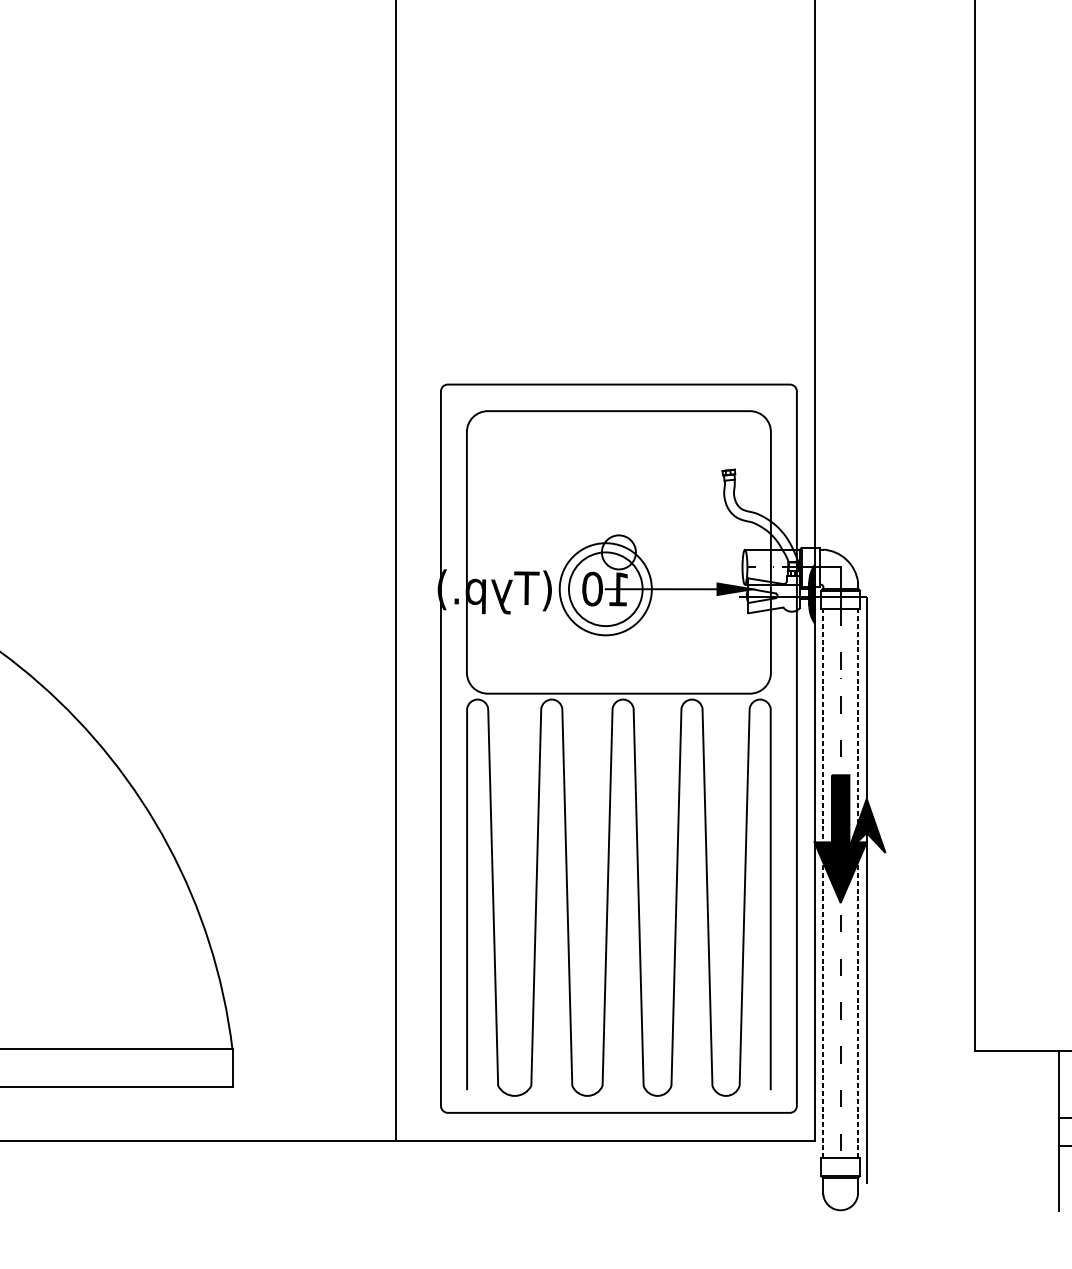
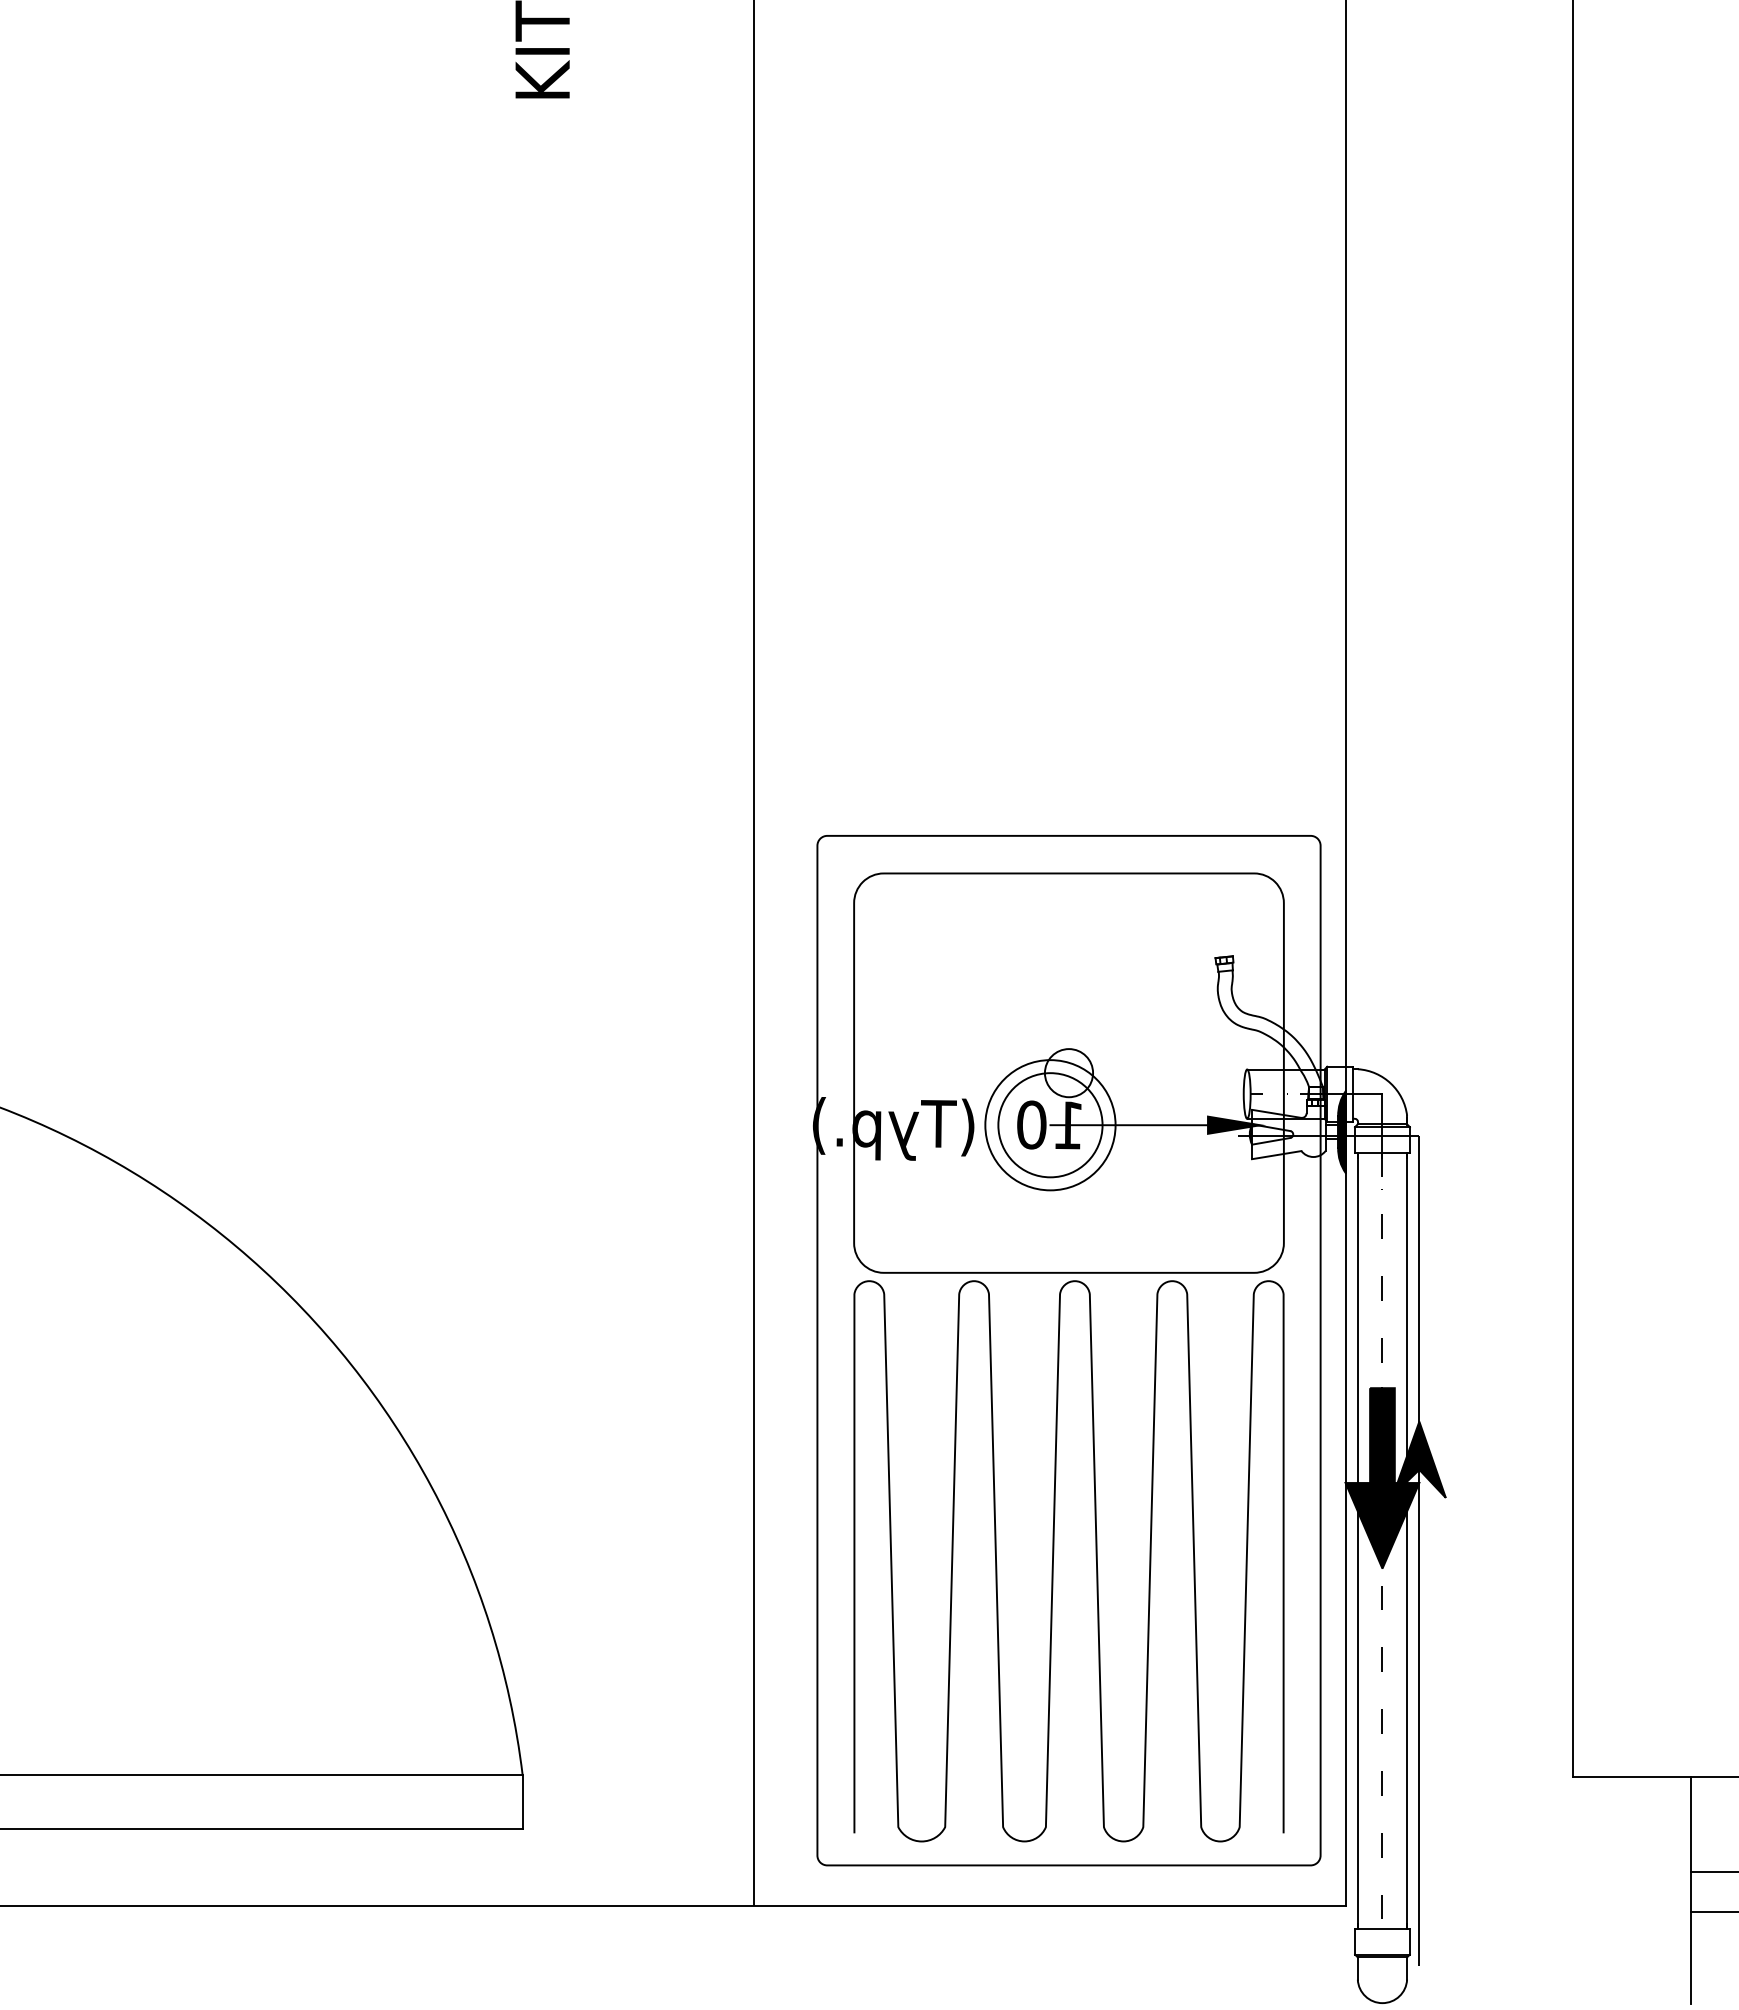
line: (822, 883) -> (1357, 1541), dashed -> solid
line: (858, 883) -> (1407, 1541), dashed -> solid

